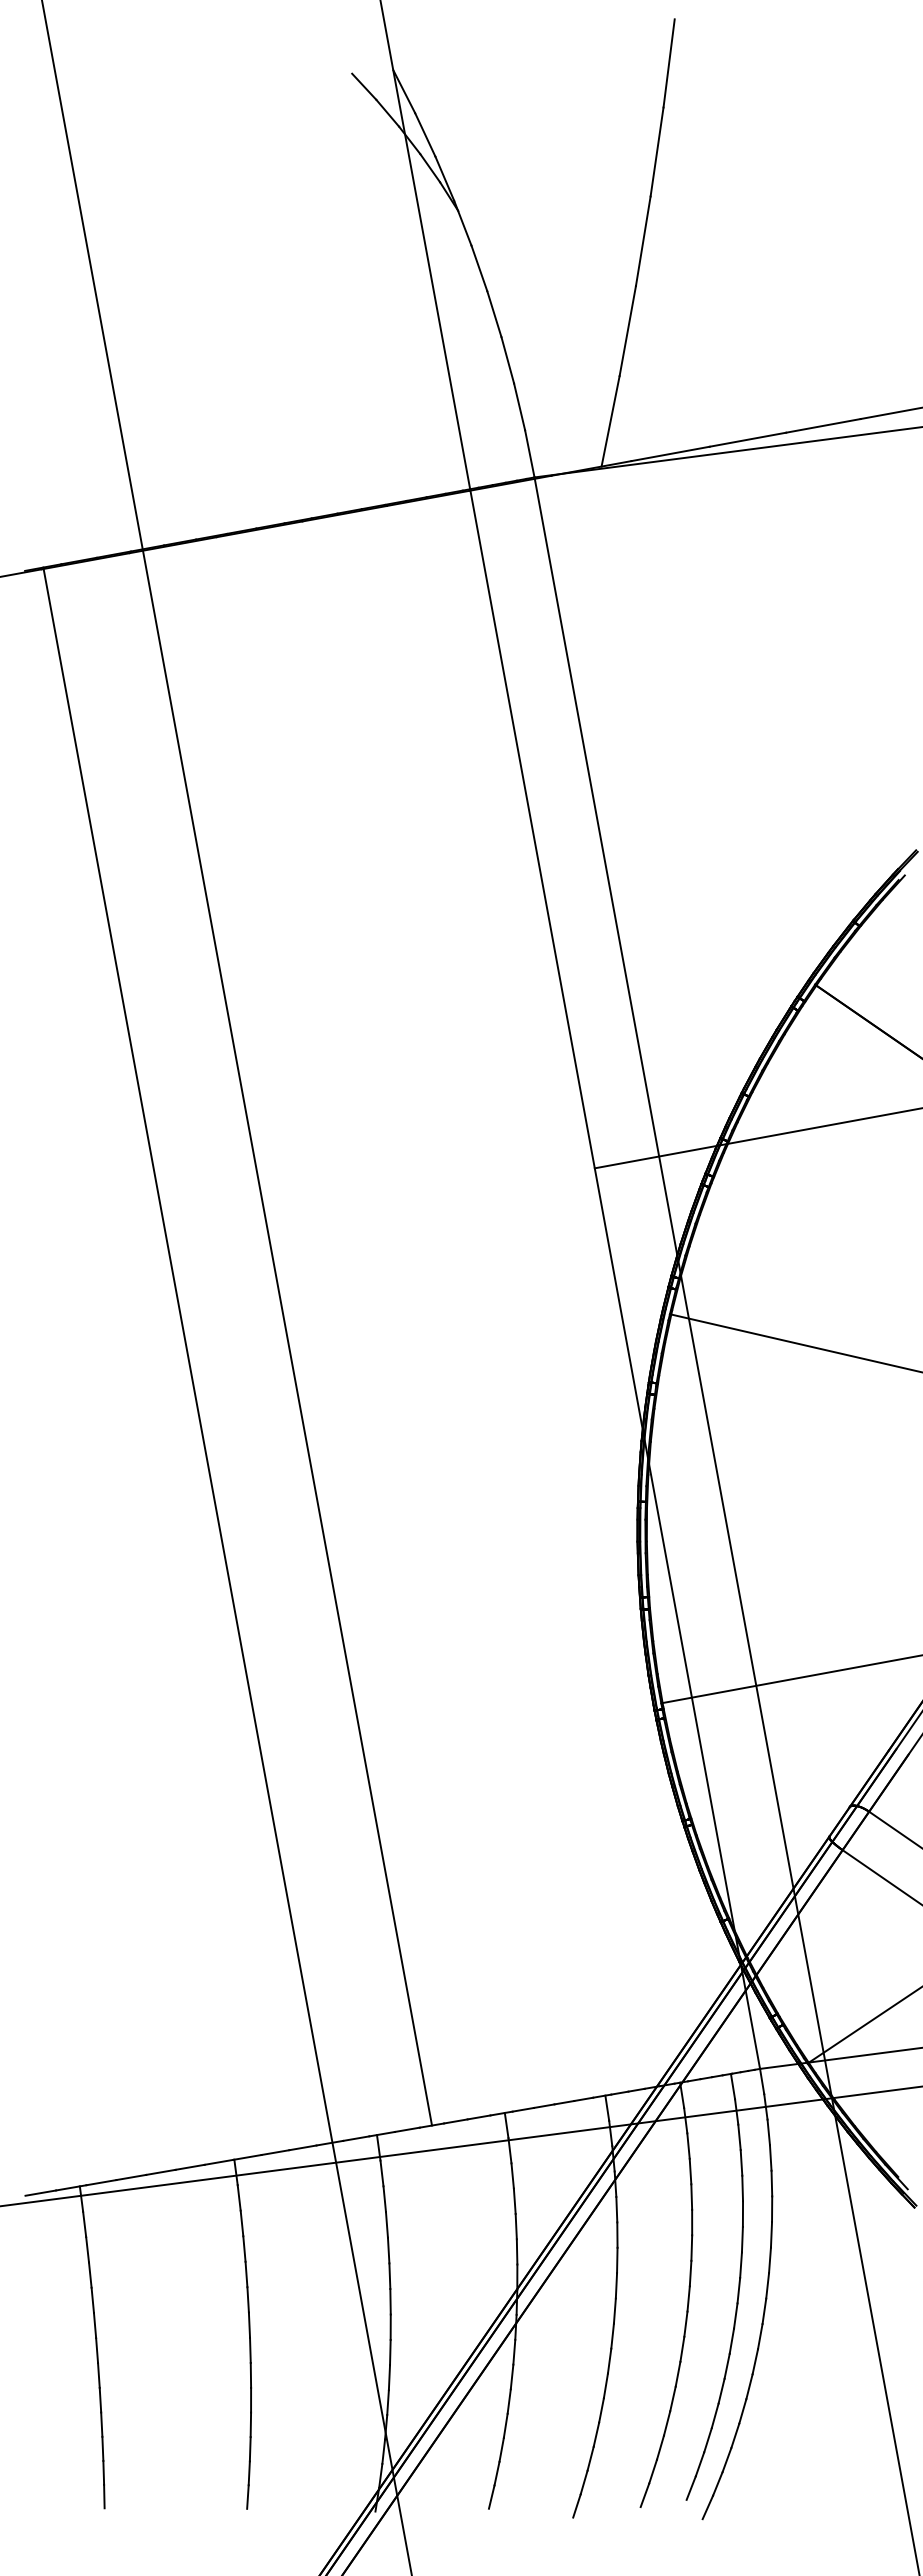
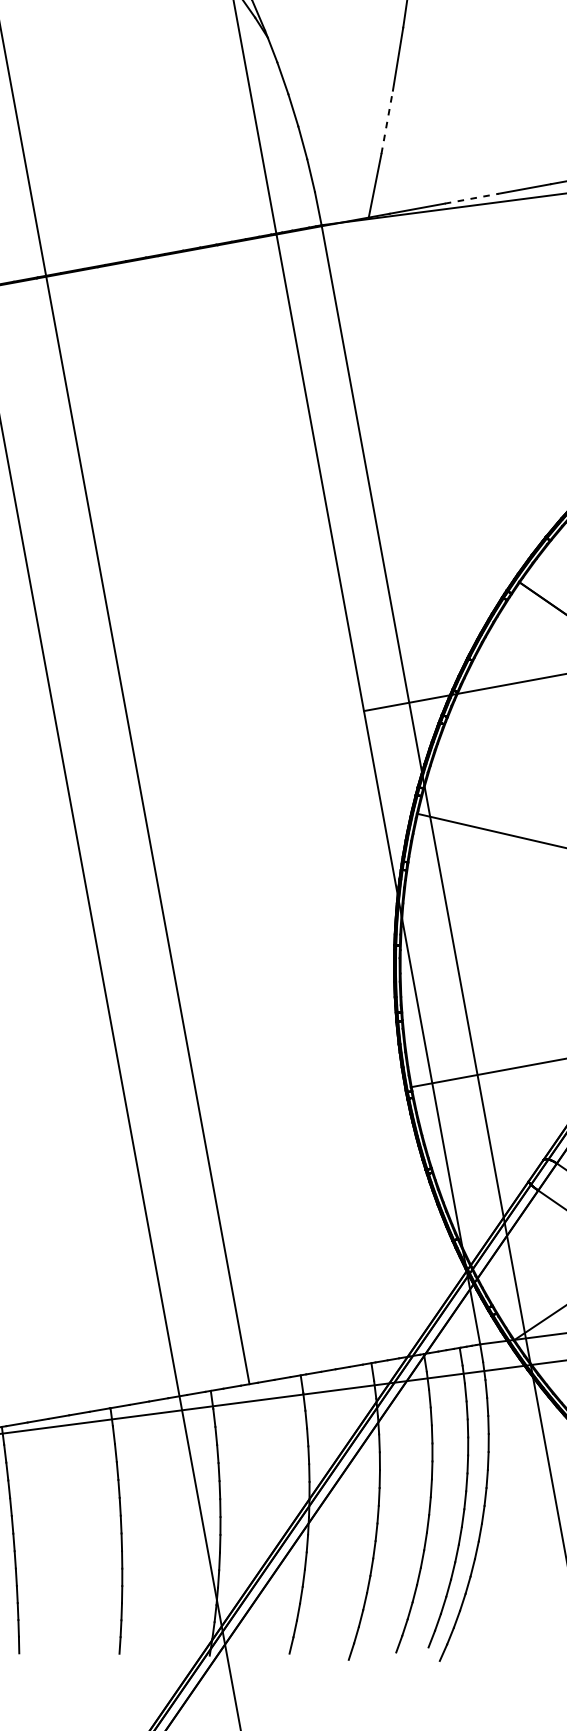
line: (627, 331) -> (386, 122), solid -> dashed
line: (747, 439) -> (471, 198), solid -> dashed

